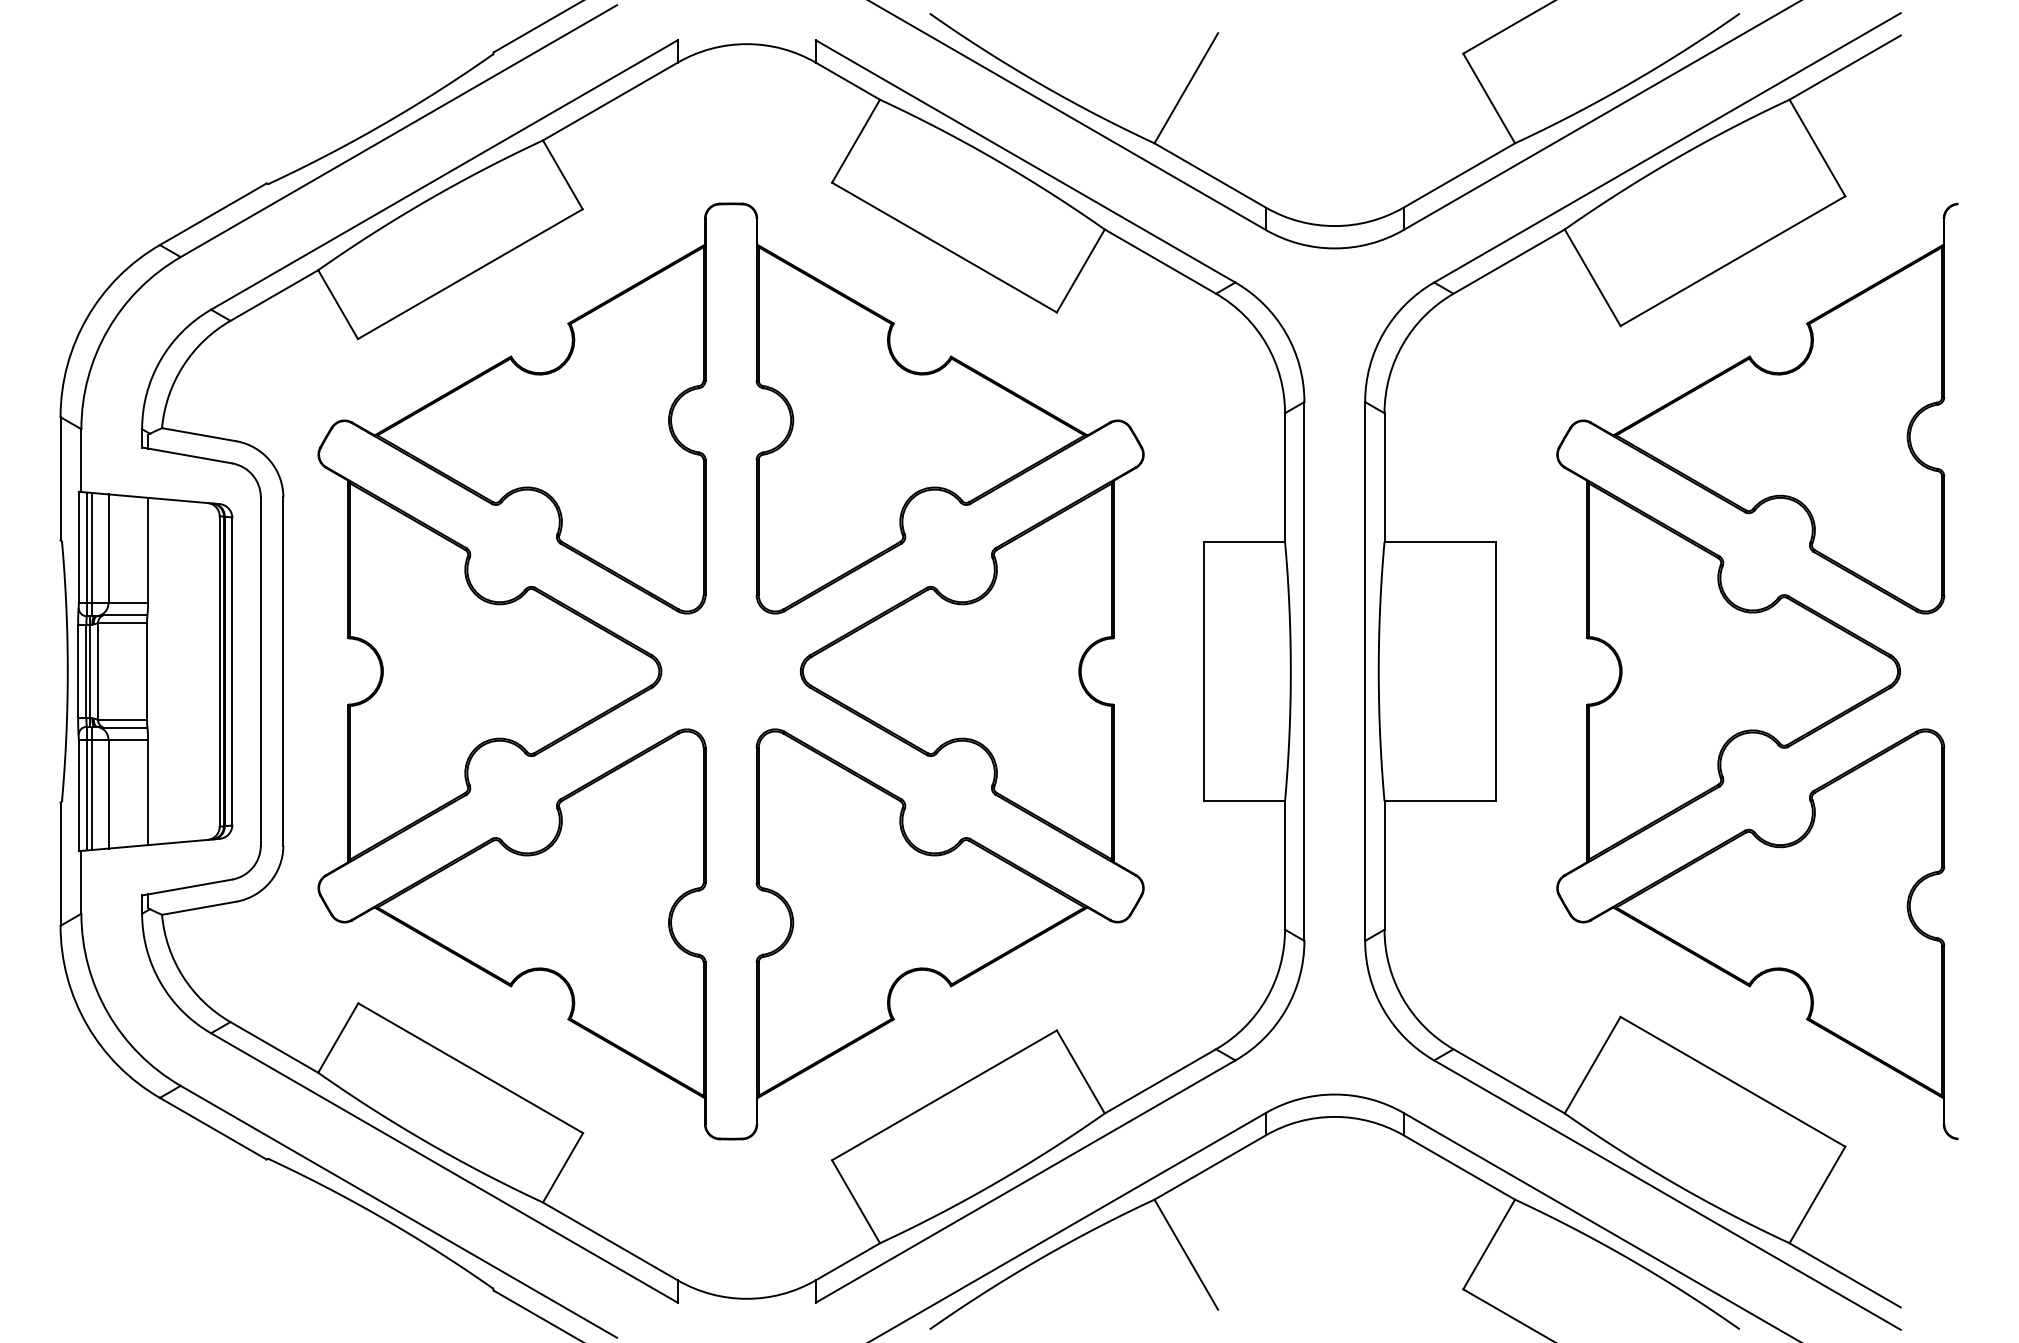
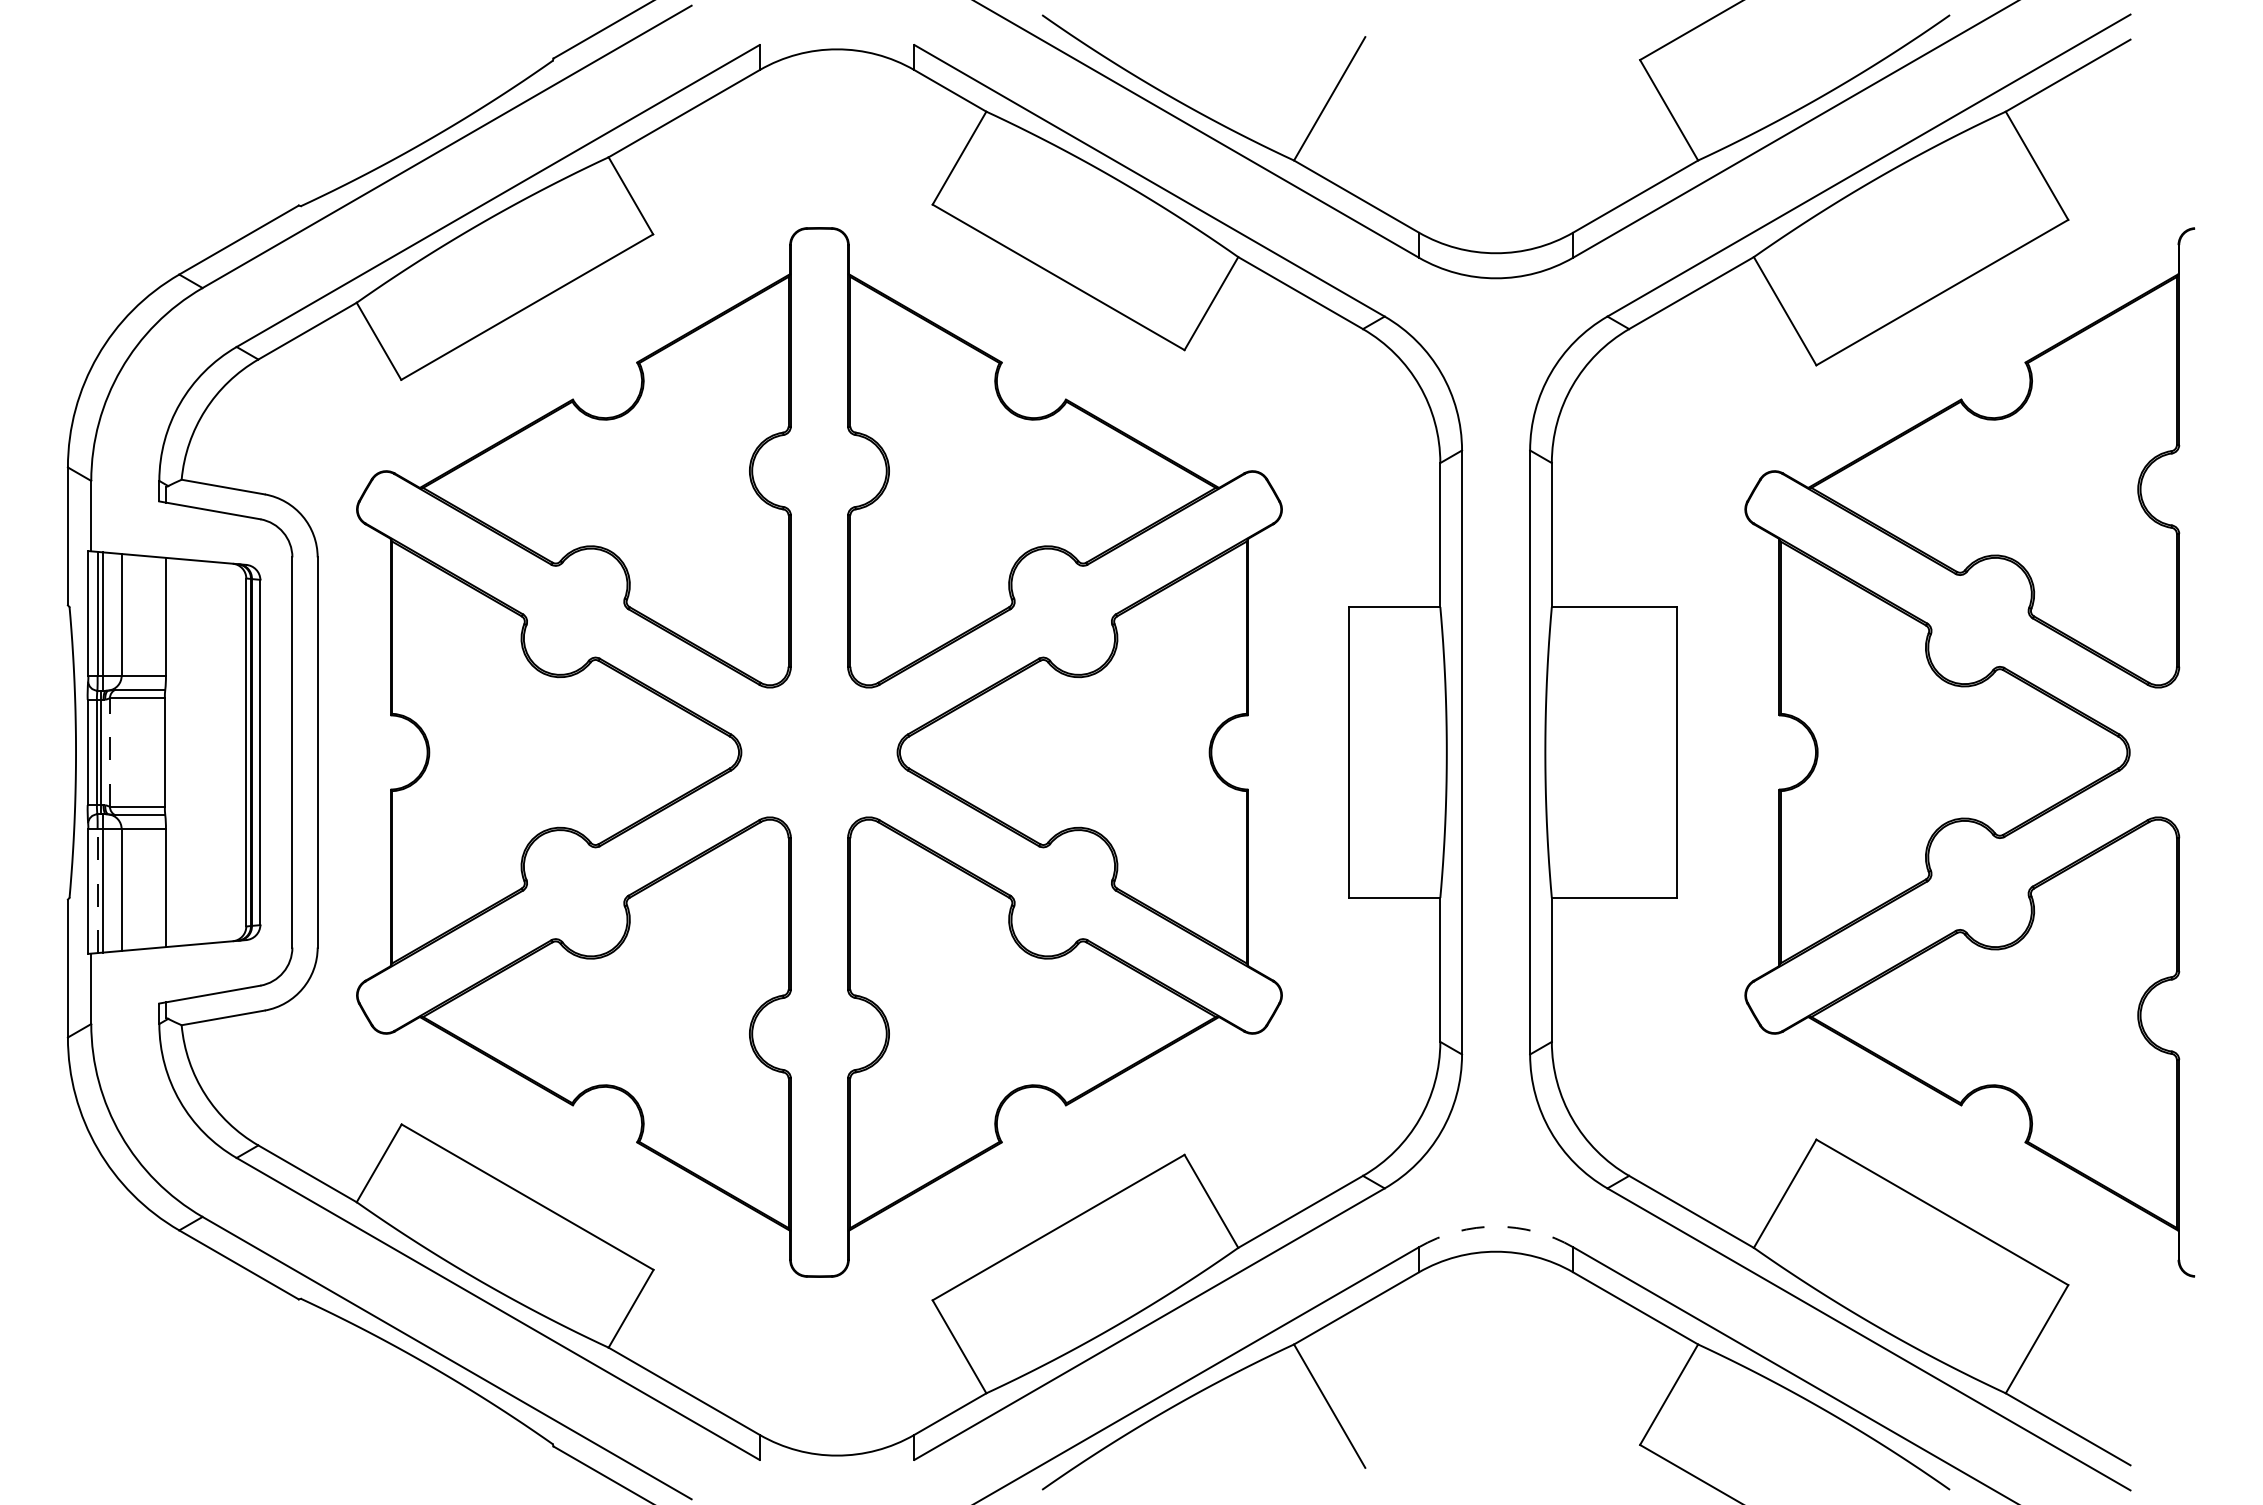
line: (98, 671) -> (110, 752), solid -> dashed
line: (87, 794) -> (98, 890), solid -> dashed
arc: (1334, 1094) -> (1495, 1226), solid -> dashed

